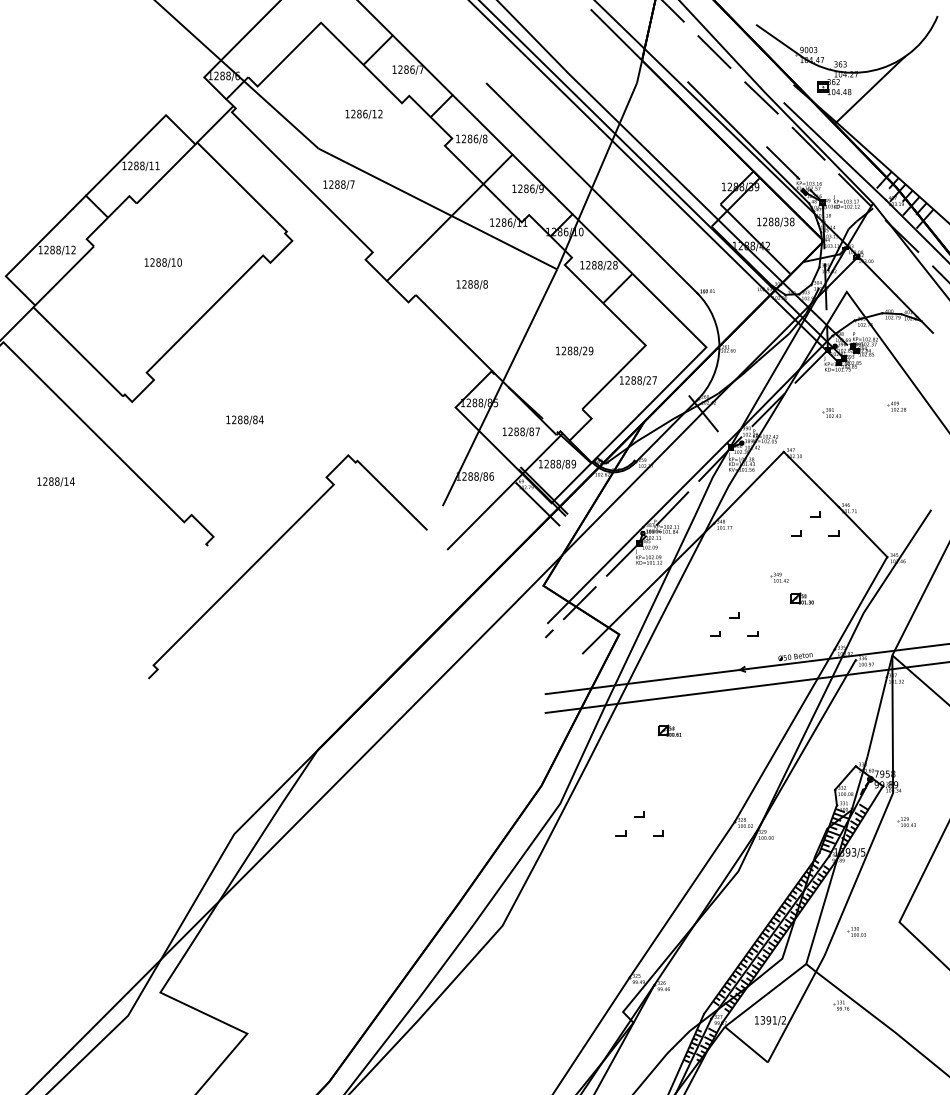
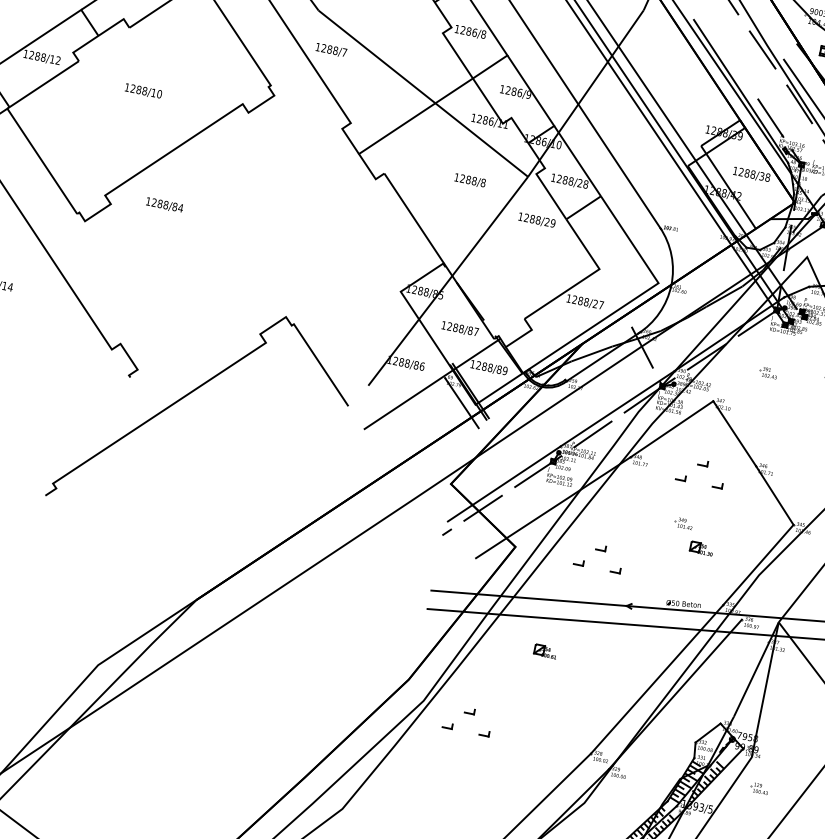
text: (471, 284) -> (469, 180), moved
text: (574, 351) -> (536, 220), moved
text: (244, 420) -> (164, 205), moved
part: (815, 523) -> (701, 471), moved
part: (734, 624) -> (599, 557), moved
part: (639, 823) -> (467, 719), moved

